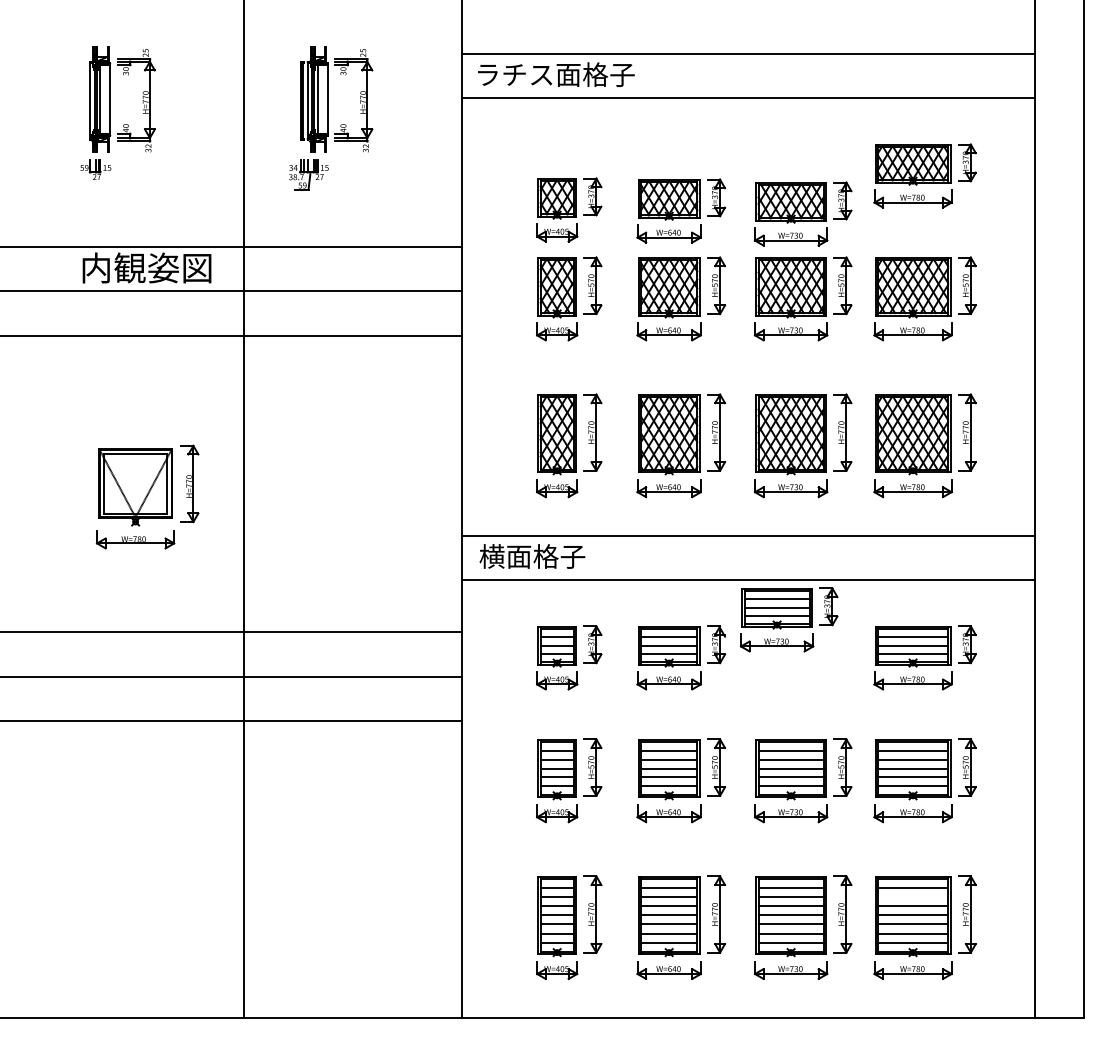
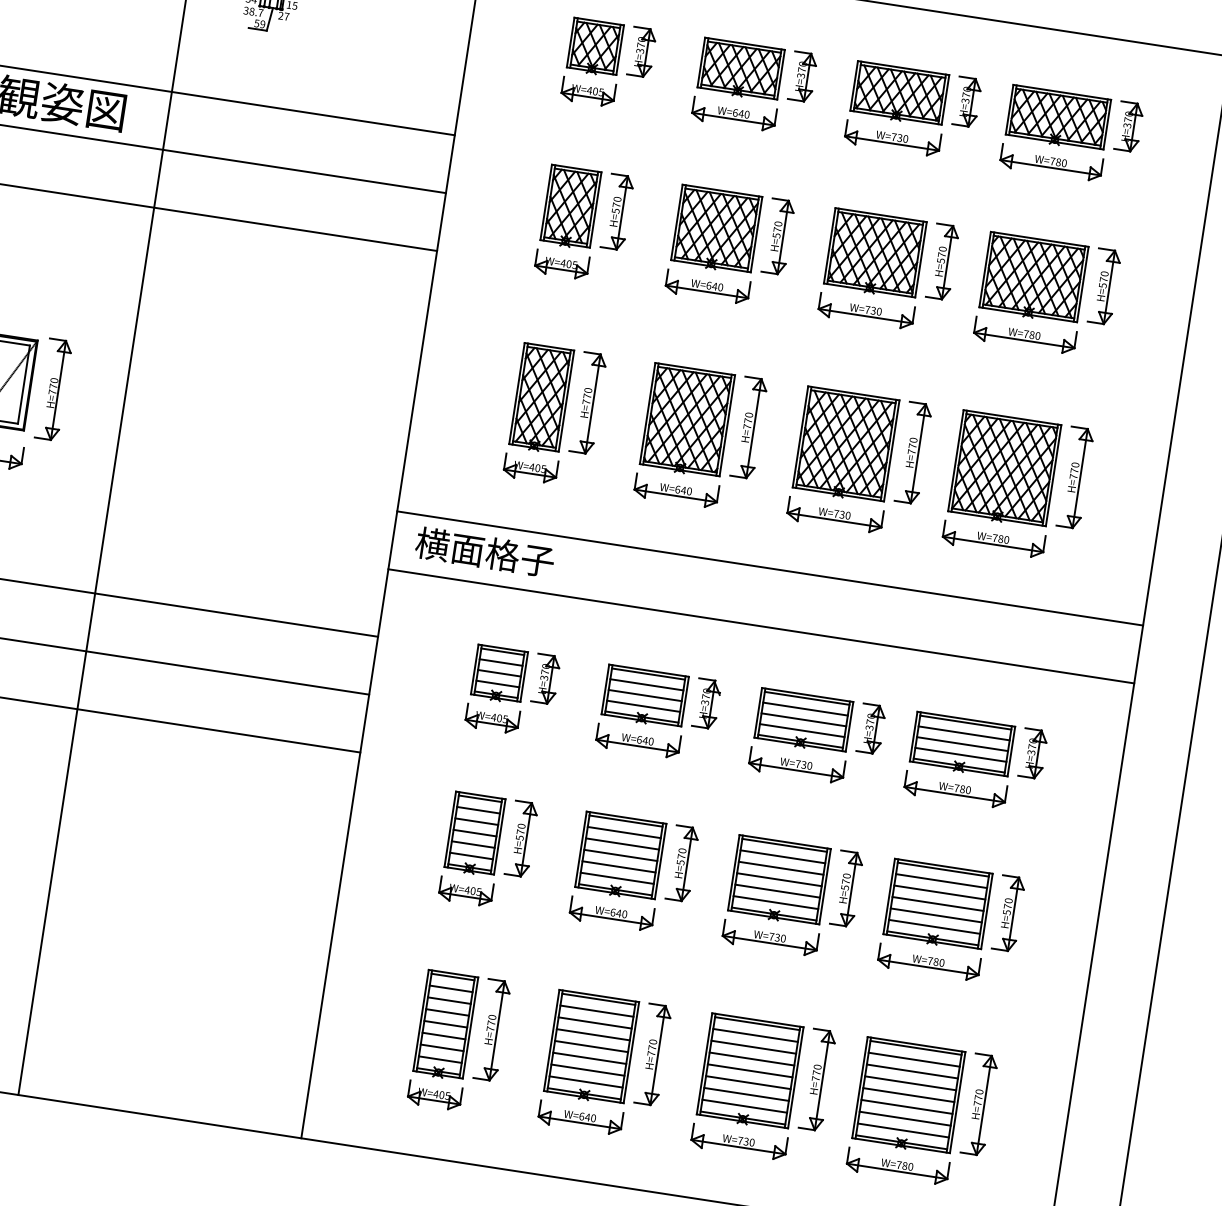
part: (569, 209) -> (609, 64), moved
part: (681, 210) -> (754, 86), moved
part: (802, 213) -> (912, 110), moved
part: (788, 619) -> (816, 737), moved
line: (913, 897) -> (912, 1071), added

